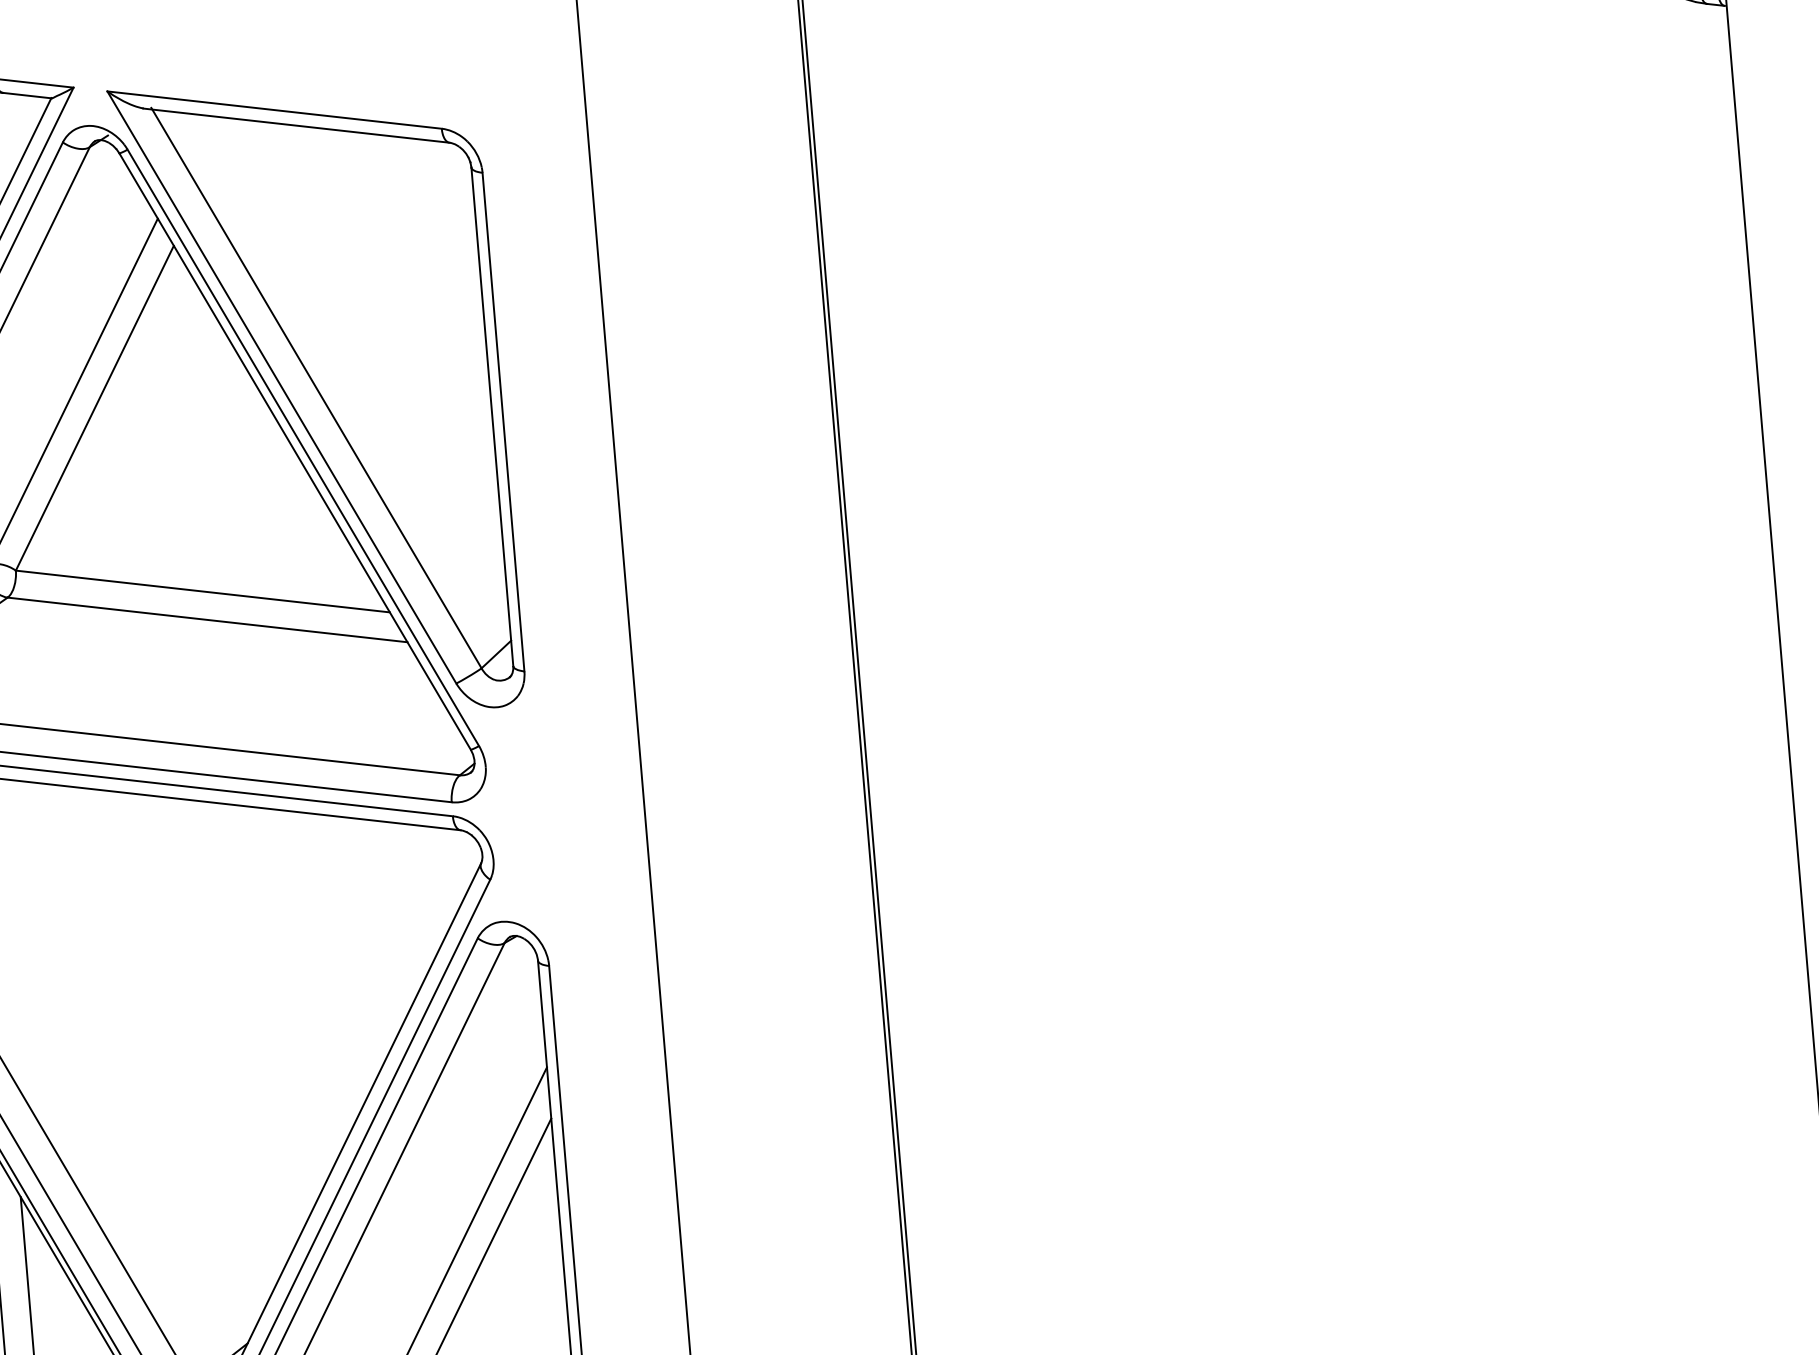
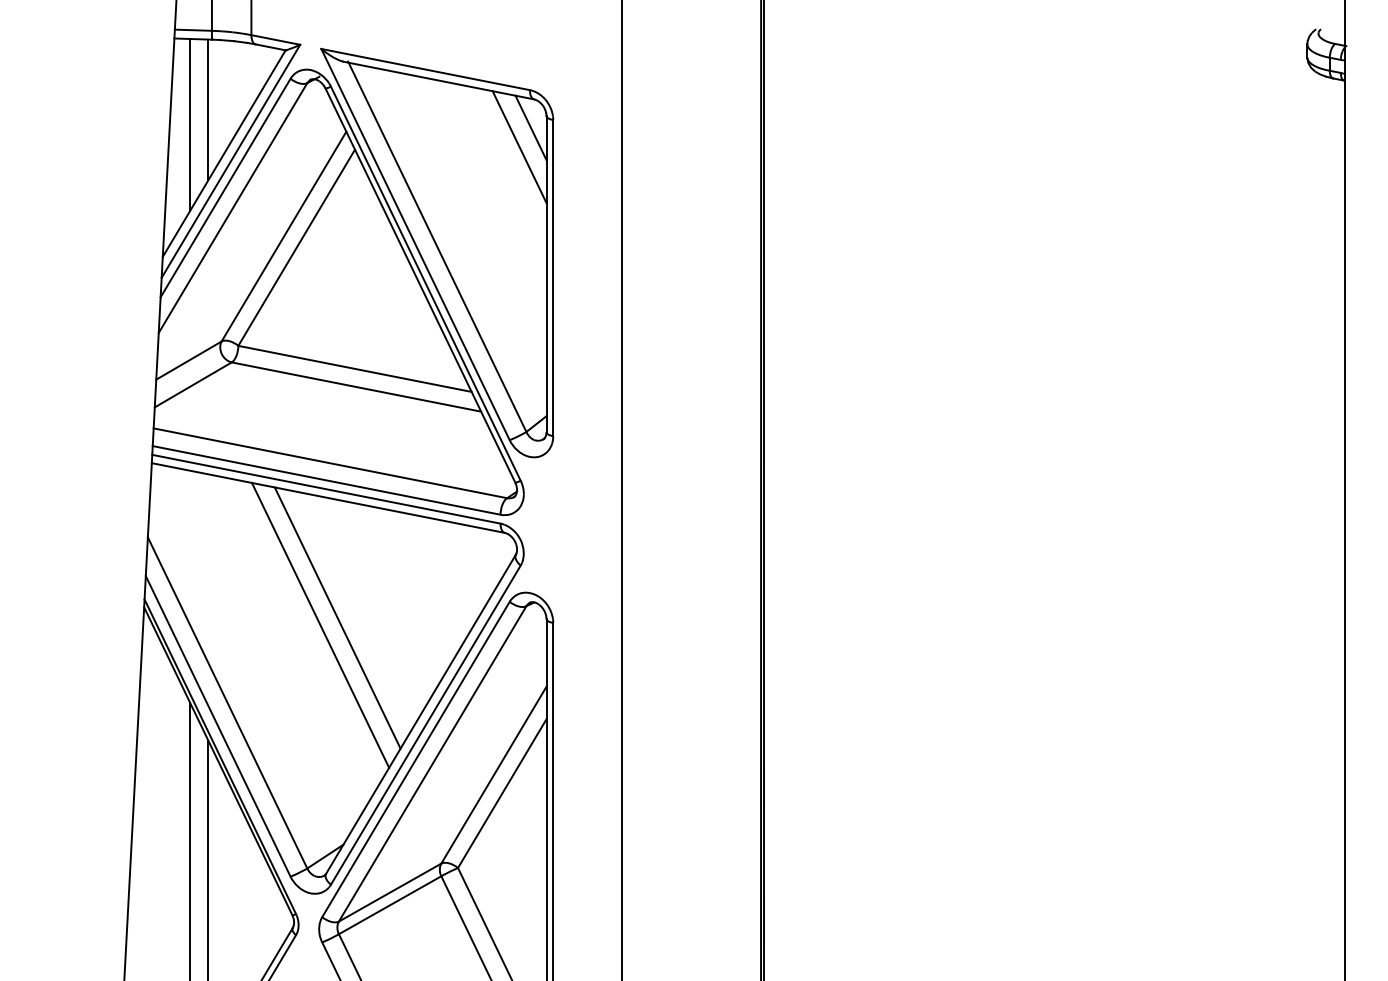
line: (447, 187) -> (530, 127), added
line: (432, 220) -> (519, 147), added
line: (208, 985) -> (337, 617), added
line: (182, 999) -> (320, 624), added

